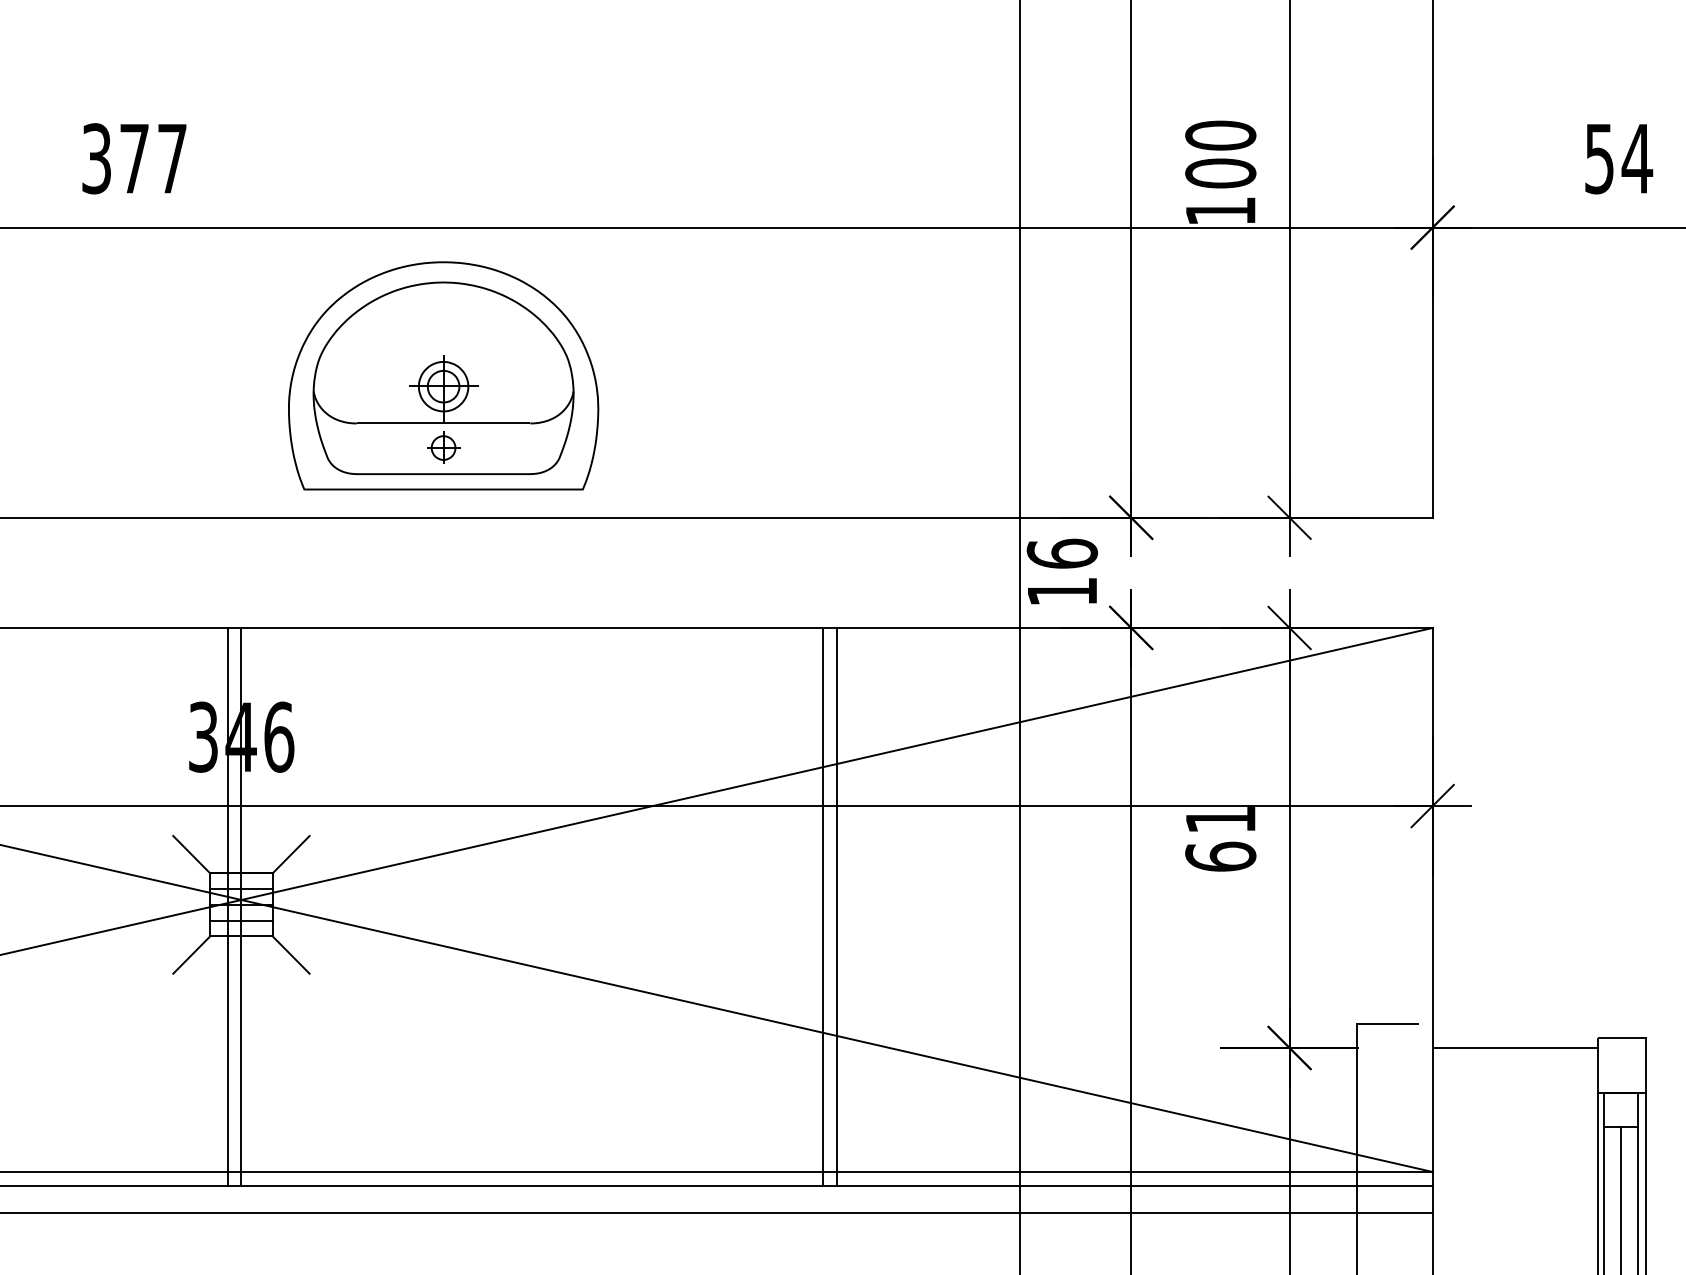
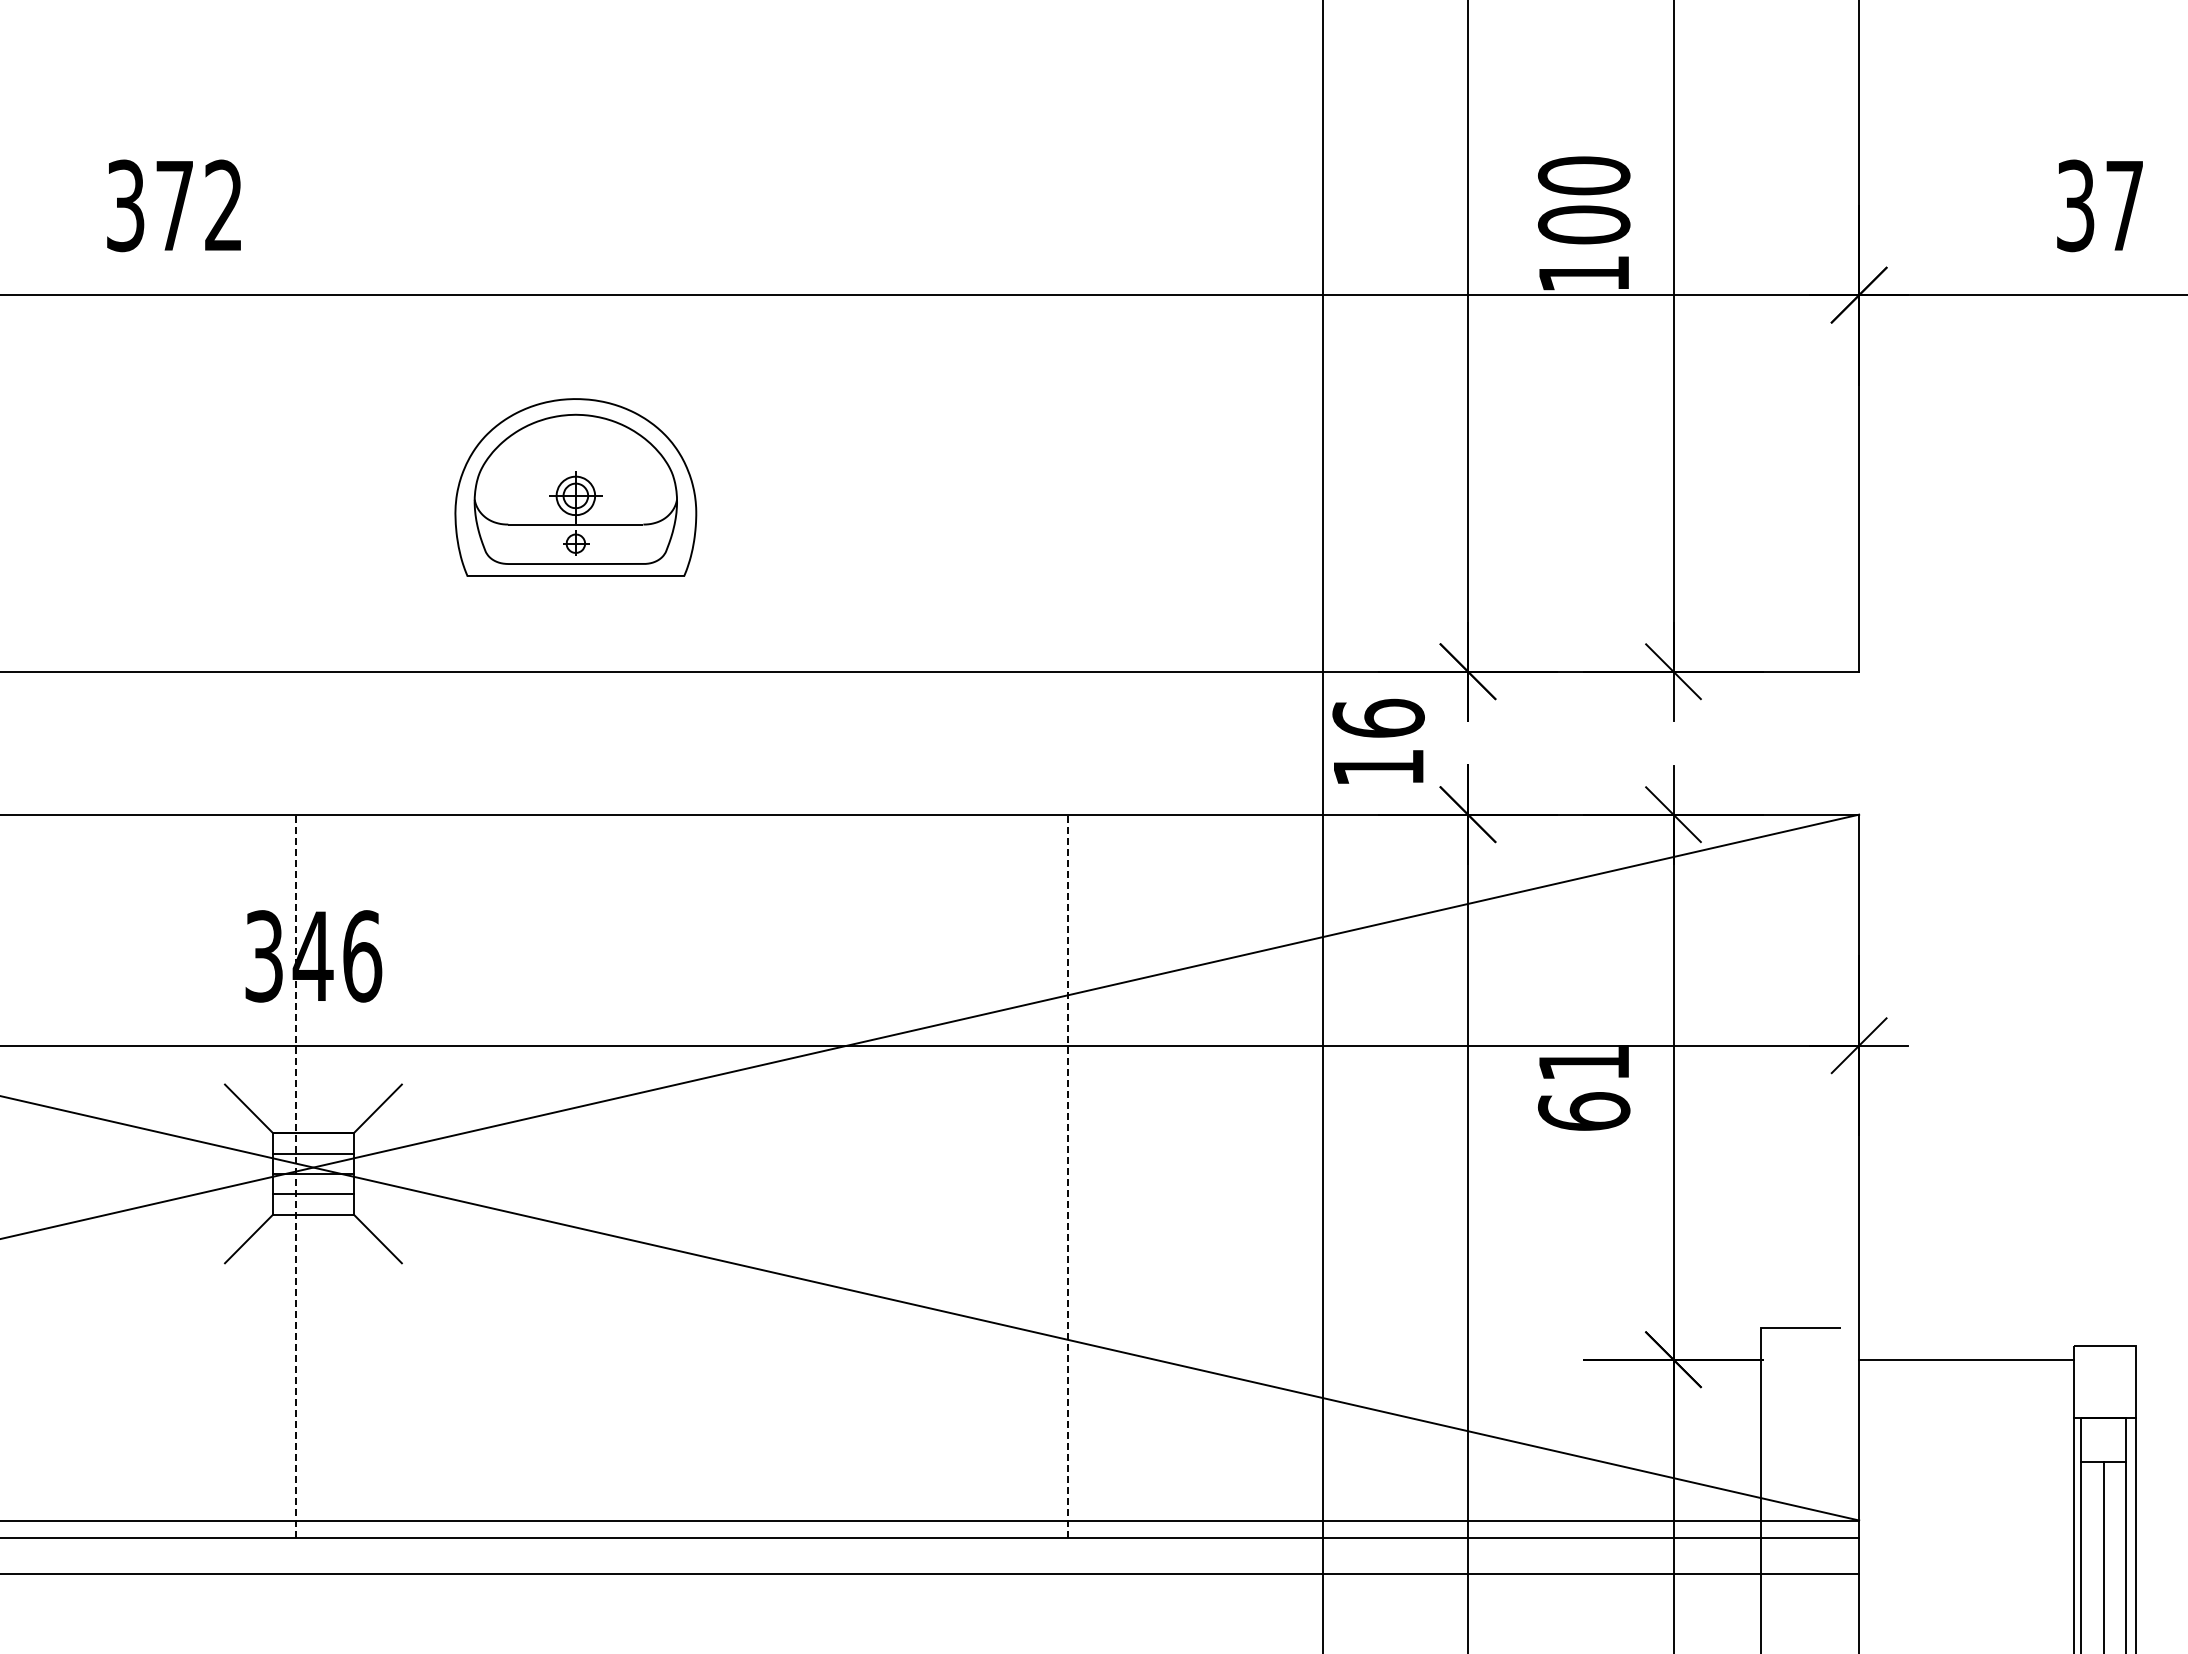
text: (172, 157) -> (223, 204), 377 -> 372
text: (1619, 158) -> (2101, 205), 54 -> 37
part: (443, 375) -> (575, 487), size x0.6
line: (227, 906) -> (295, 1176), solid -> dashed
line: (241, 906) -> (313, 1176), removed
line: (823, 906) -> (1068, 1176), solid -> dashed
line: (837, 906) -> (1086, 1176), removed

